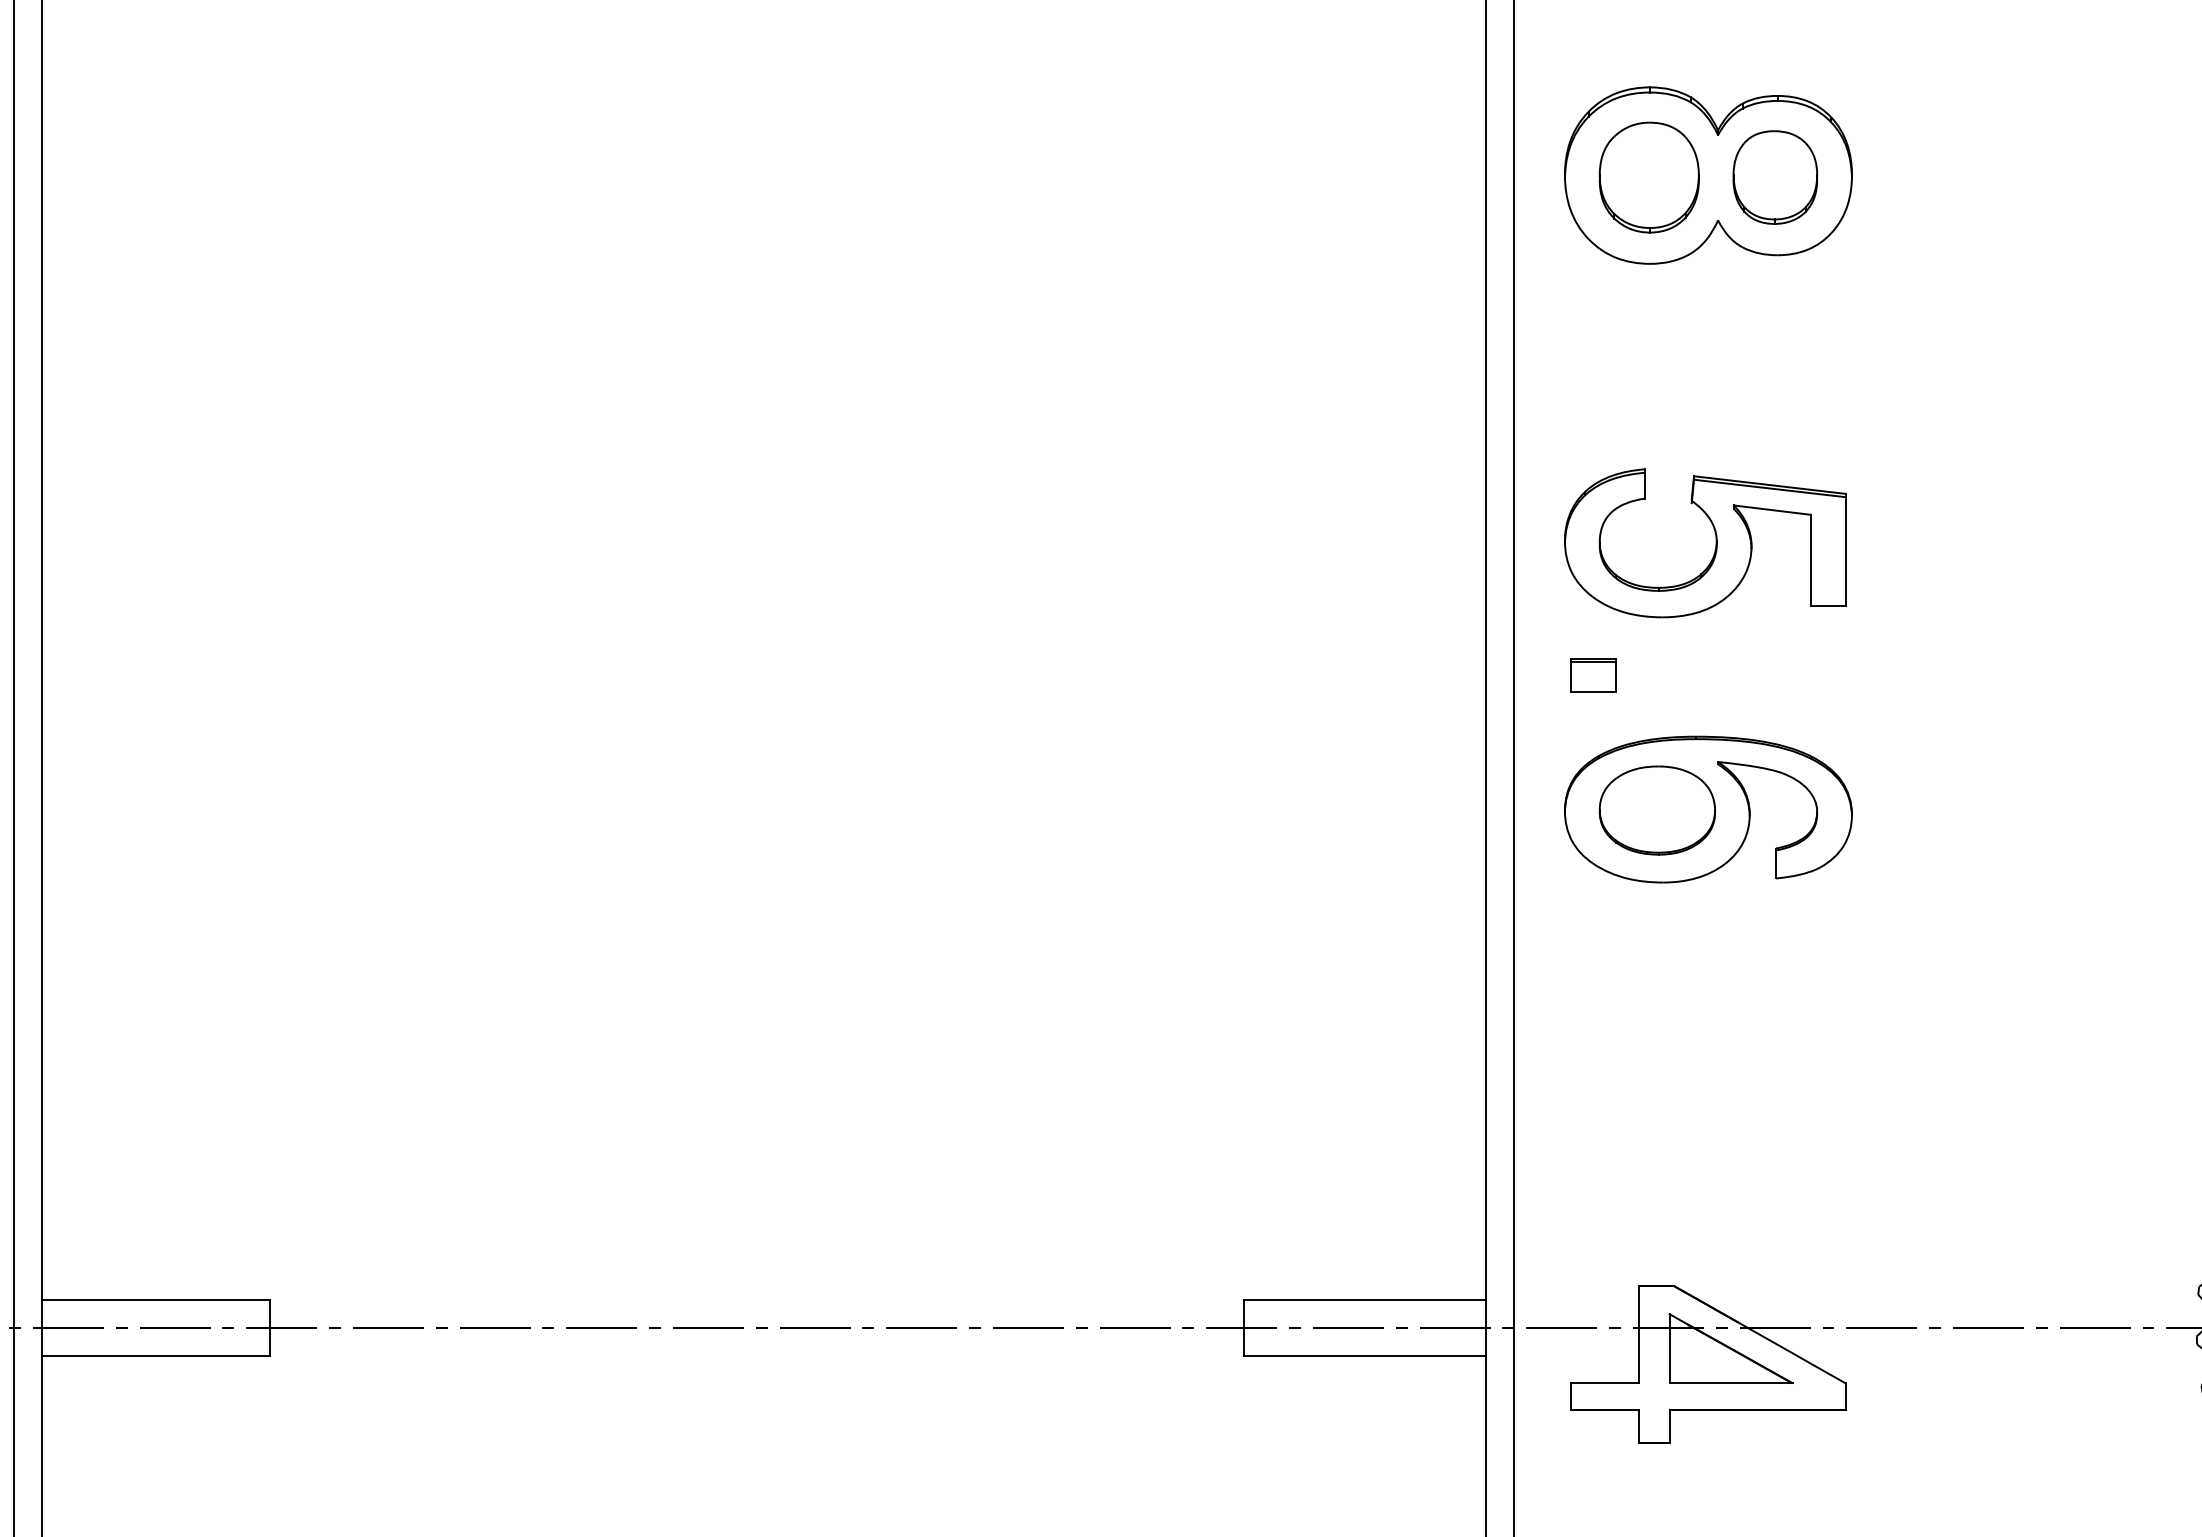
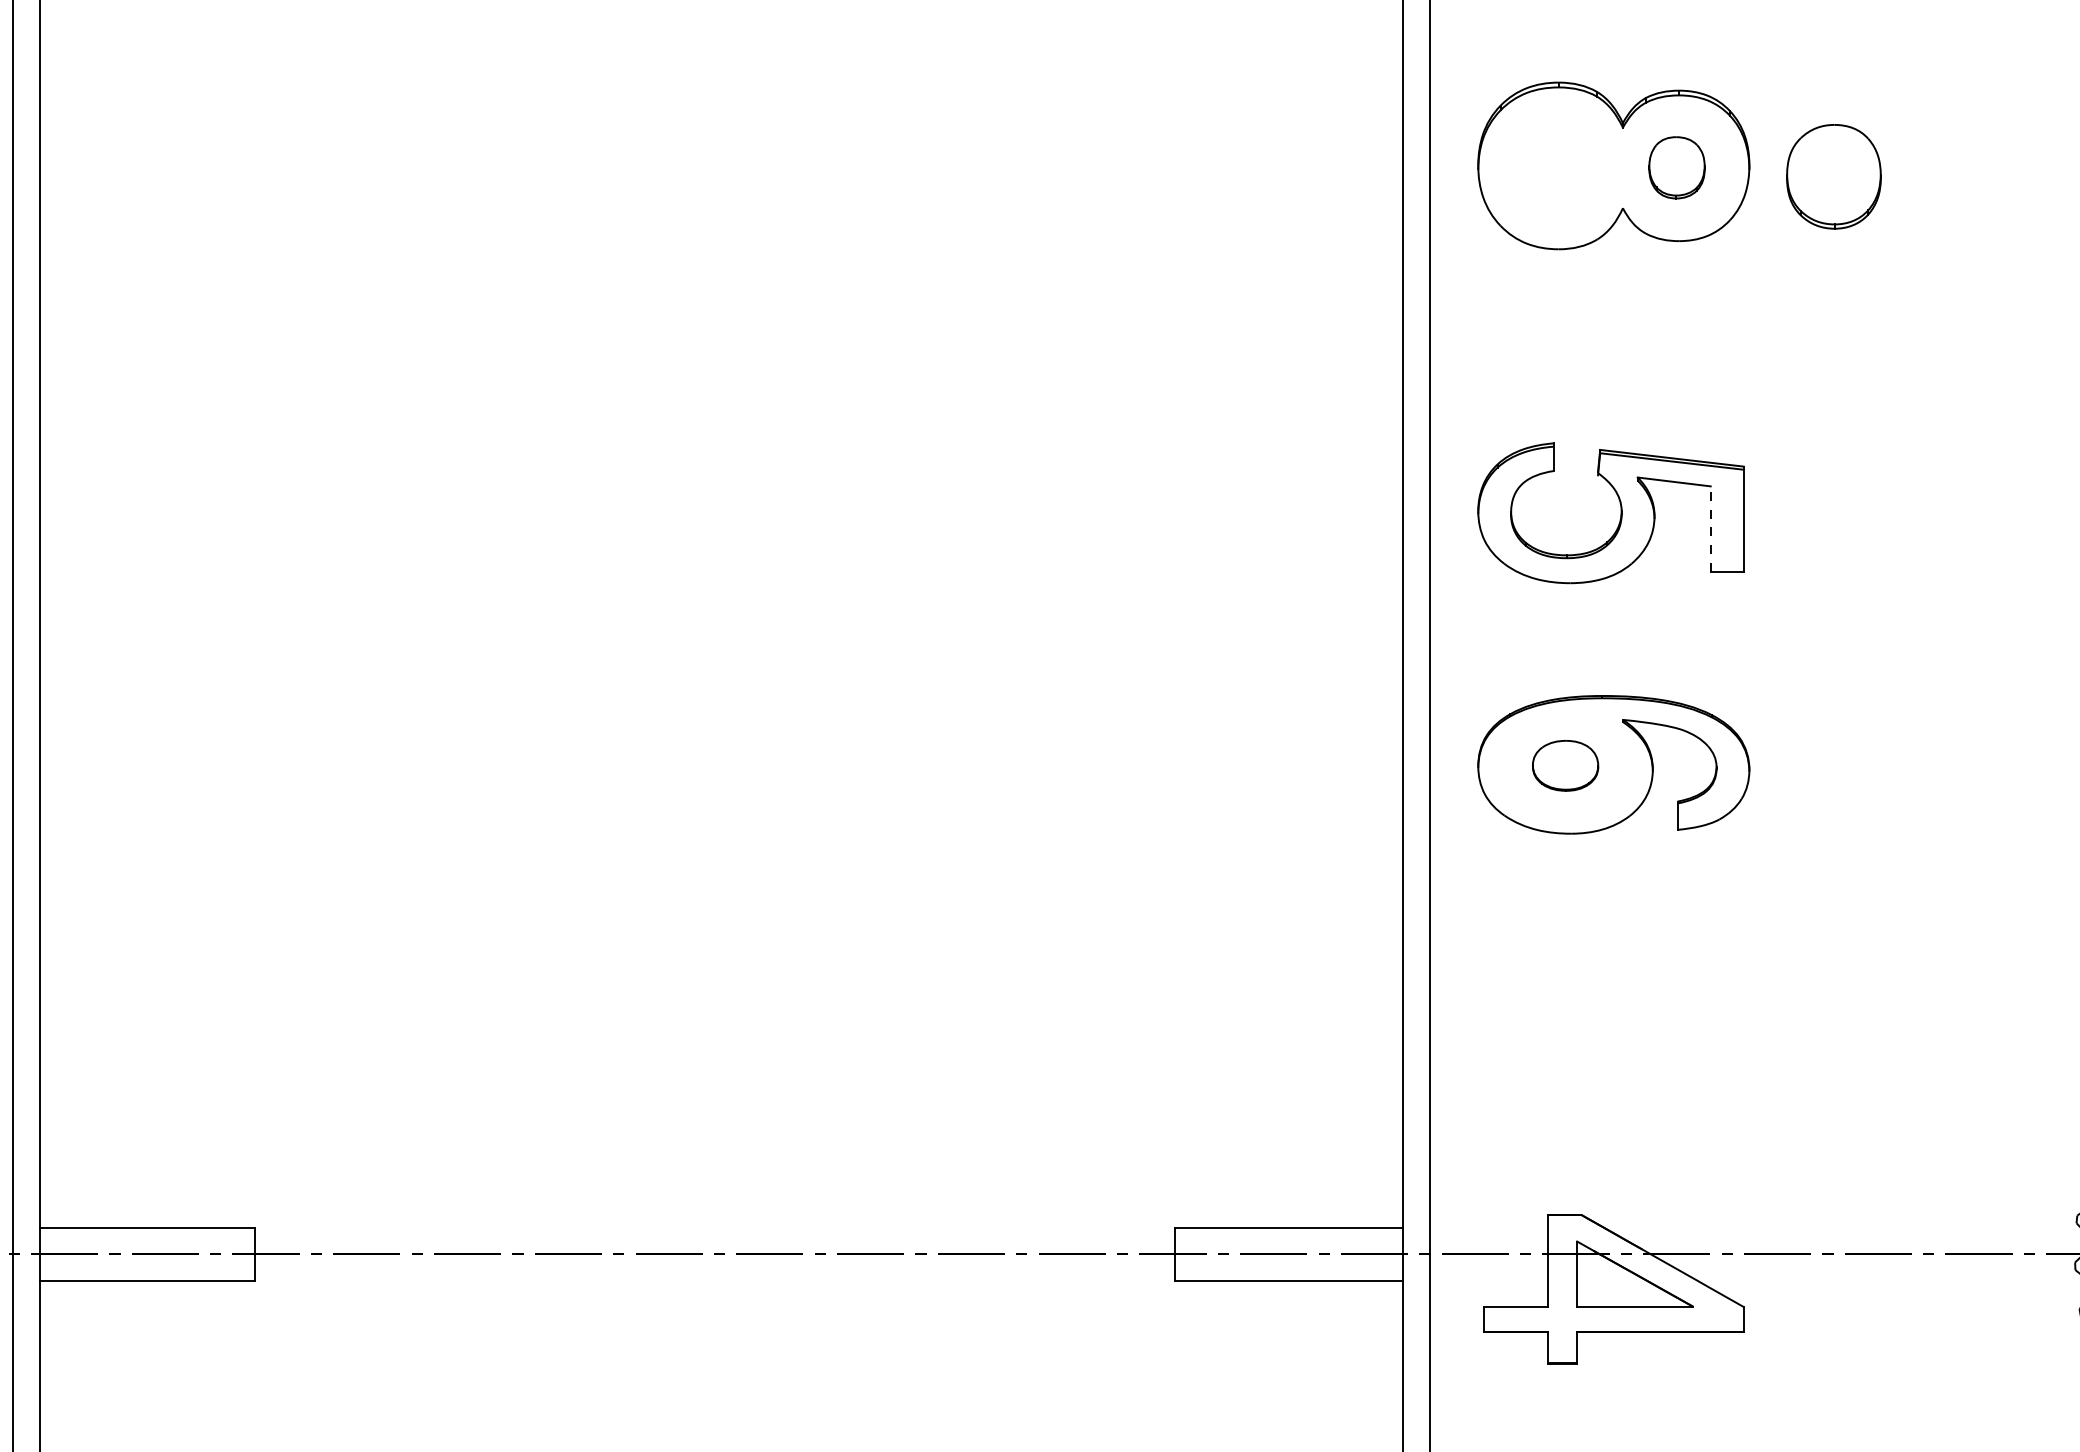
part: (1648, 177) -> (1833, 176), moved
part: (1774, 177) -> (1676, 167), size x0.7
line: (1810, 560) -> (1710, 529), solid -> dashed
part: (1592, 675) -> (1504, 638), removed
part: (1657, 810) -> (1565, 765), size x0.6

